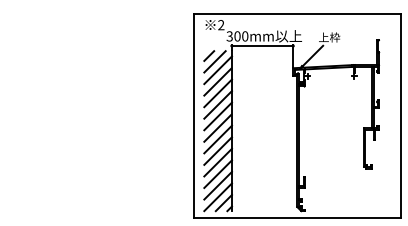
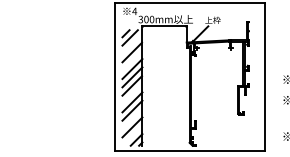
text: (220, 25) -> (134, 11), 2 -> 4
line: (217, 70) -> (131, 44), removed
line: (217, 93) -> (131, 60), removed
line: (217, 139) -> (131, 94), removed
line: (217, 174) -> (131, 119), removed
line: (217, 197) -> (131, 135), removed

